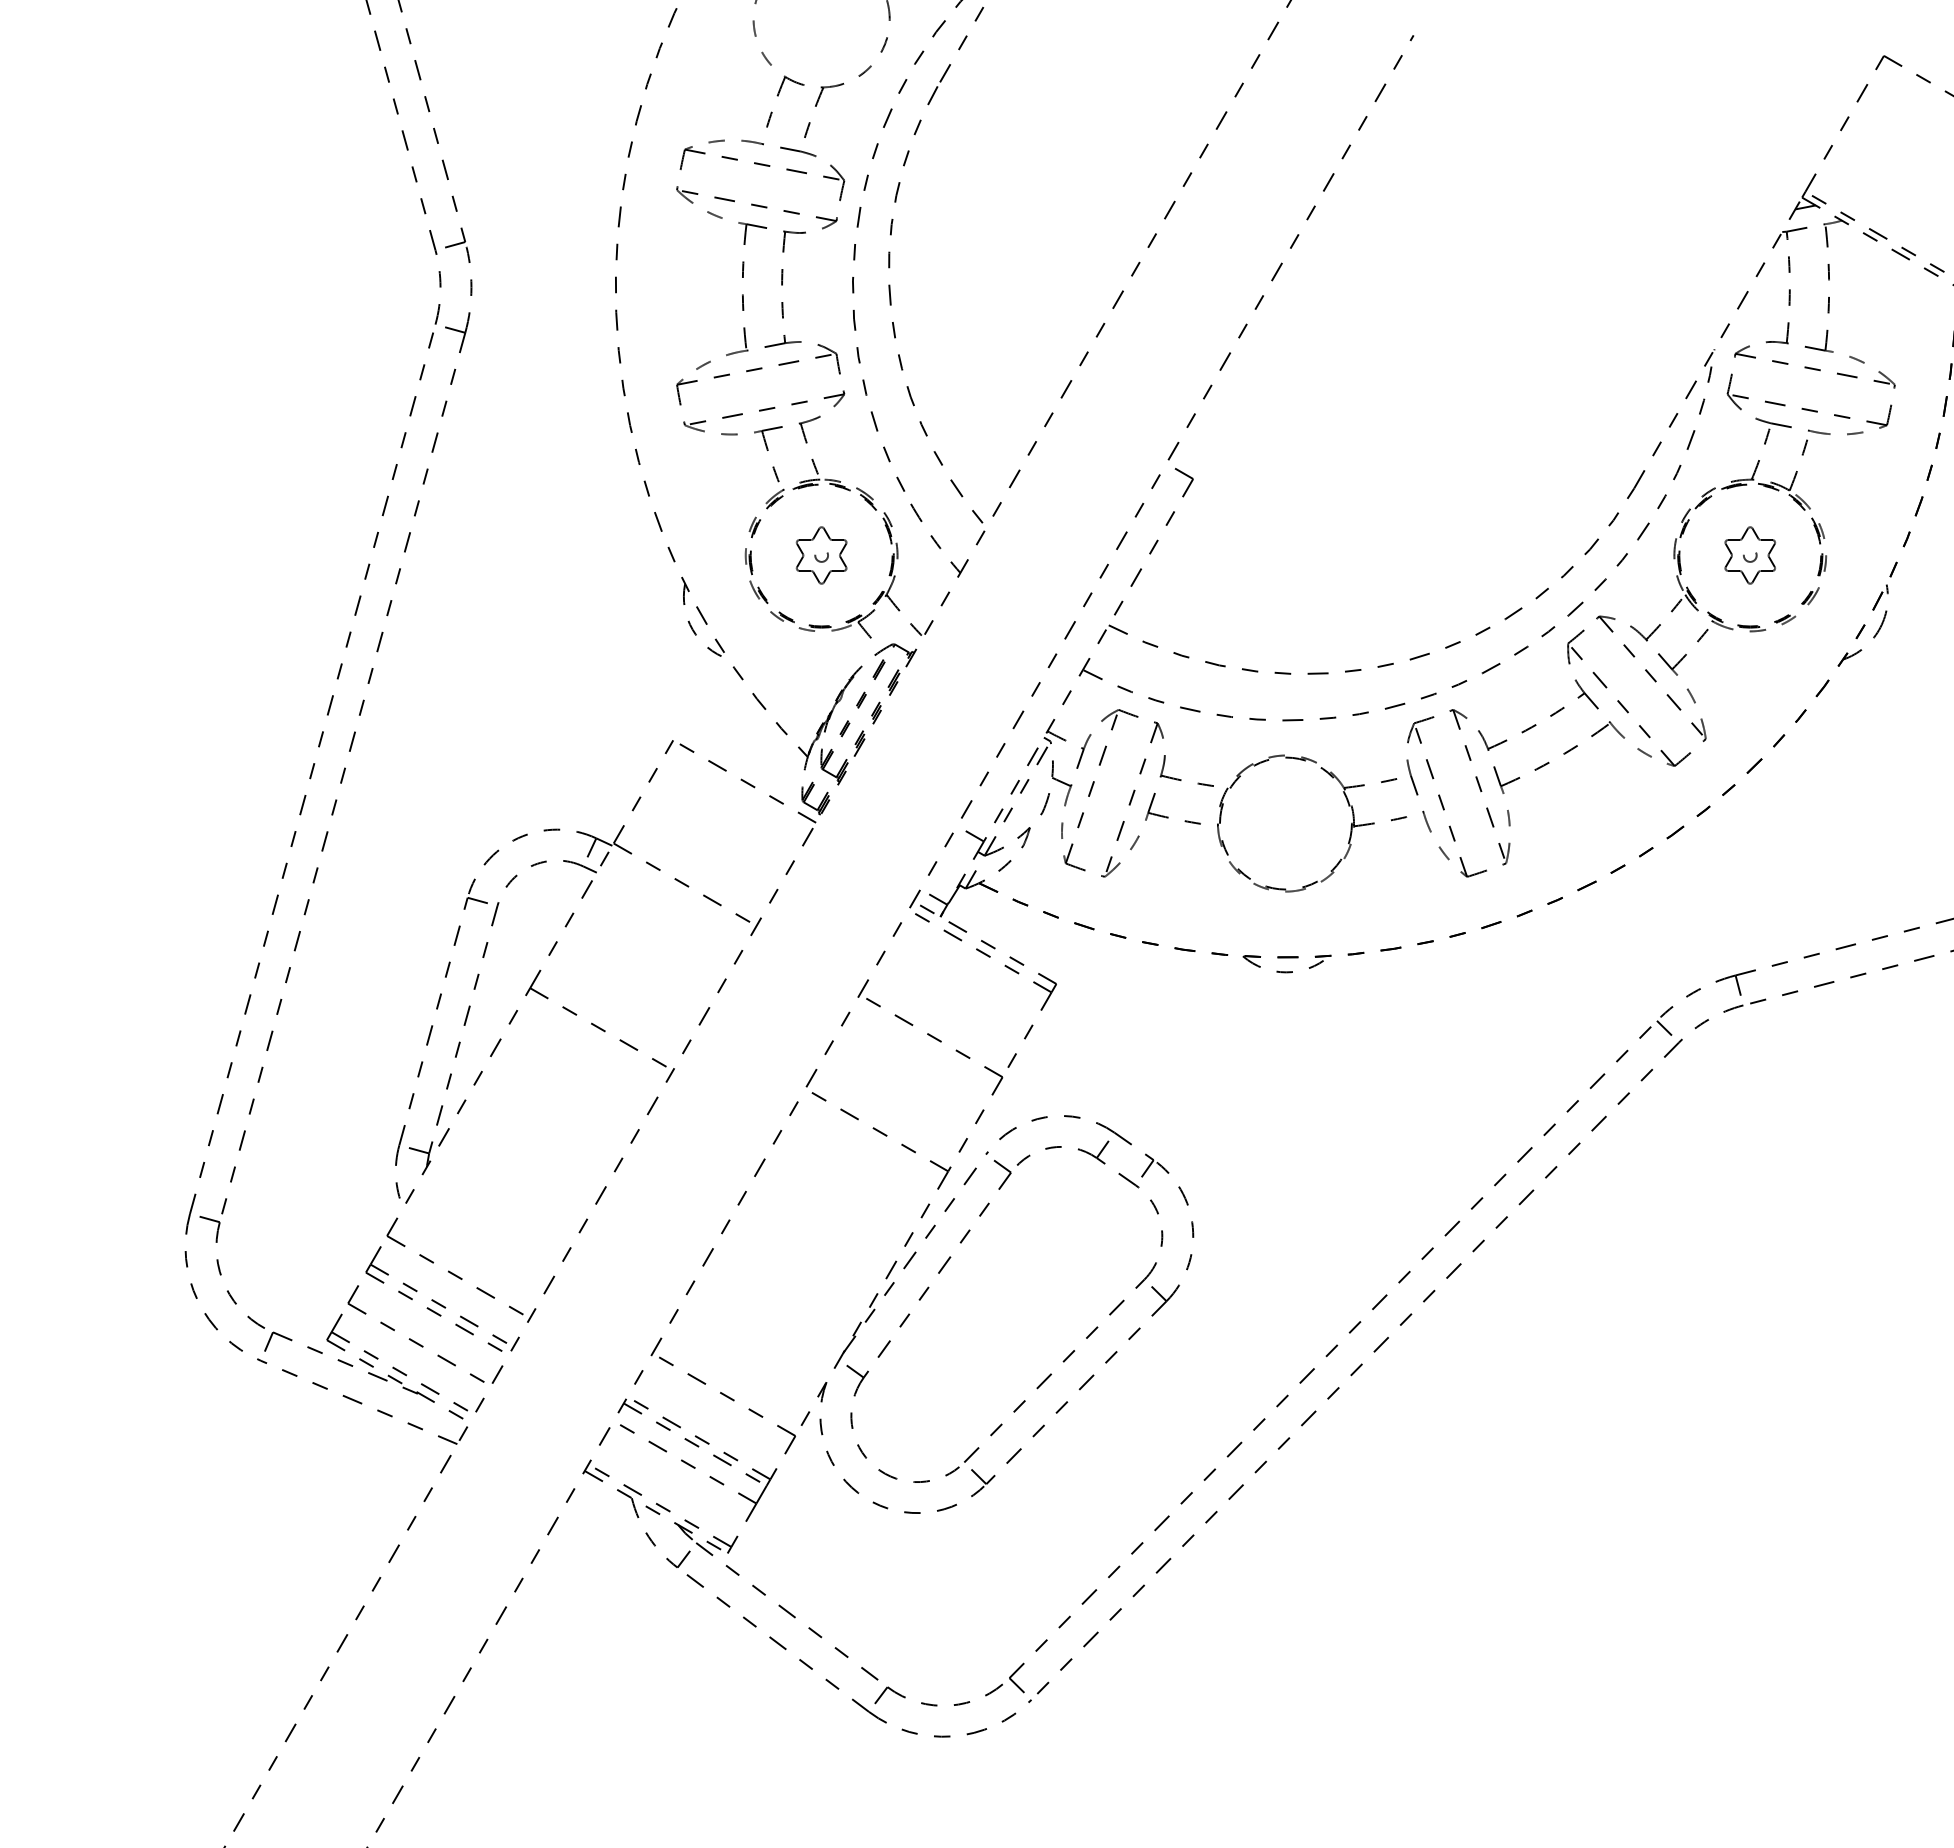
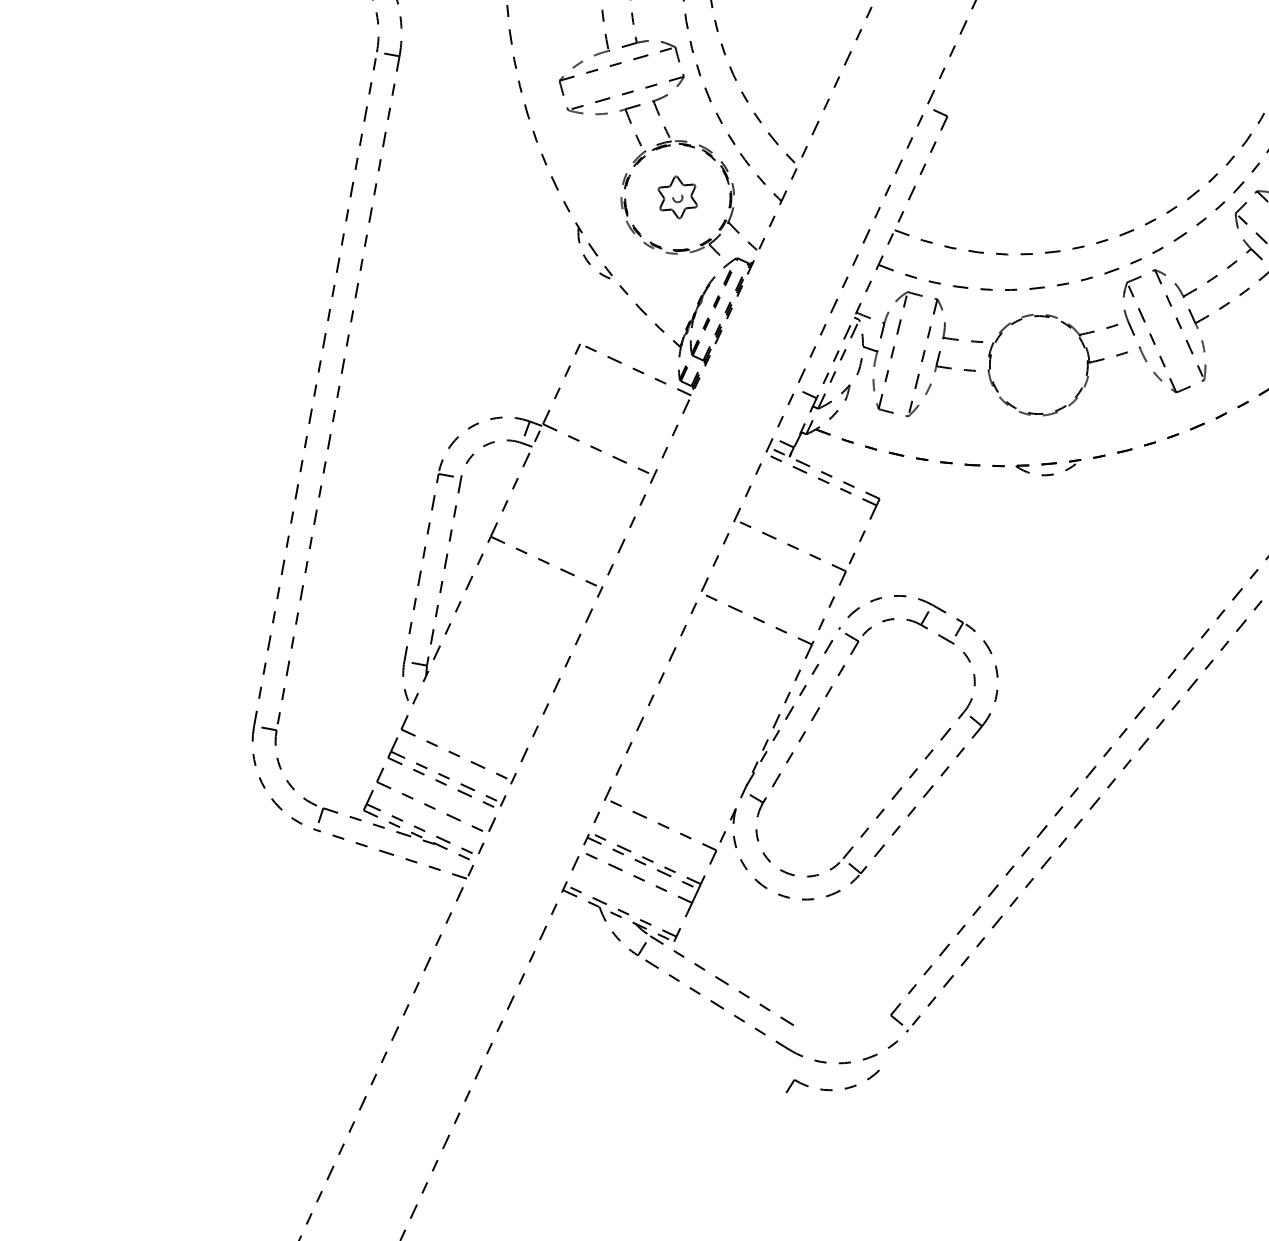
part: (937, 1704) -> (832, 1089), moved

